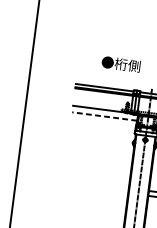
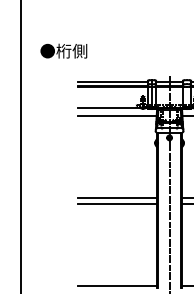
text: (120, 63) -> (63, 50), moved
line: (103, 116) -> (116, 116), dashed -> solid
line: (95, 184) -> (117, 198), added
line: (95, 189) -> (117, 204), added

